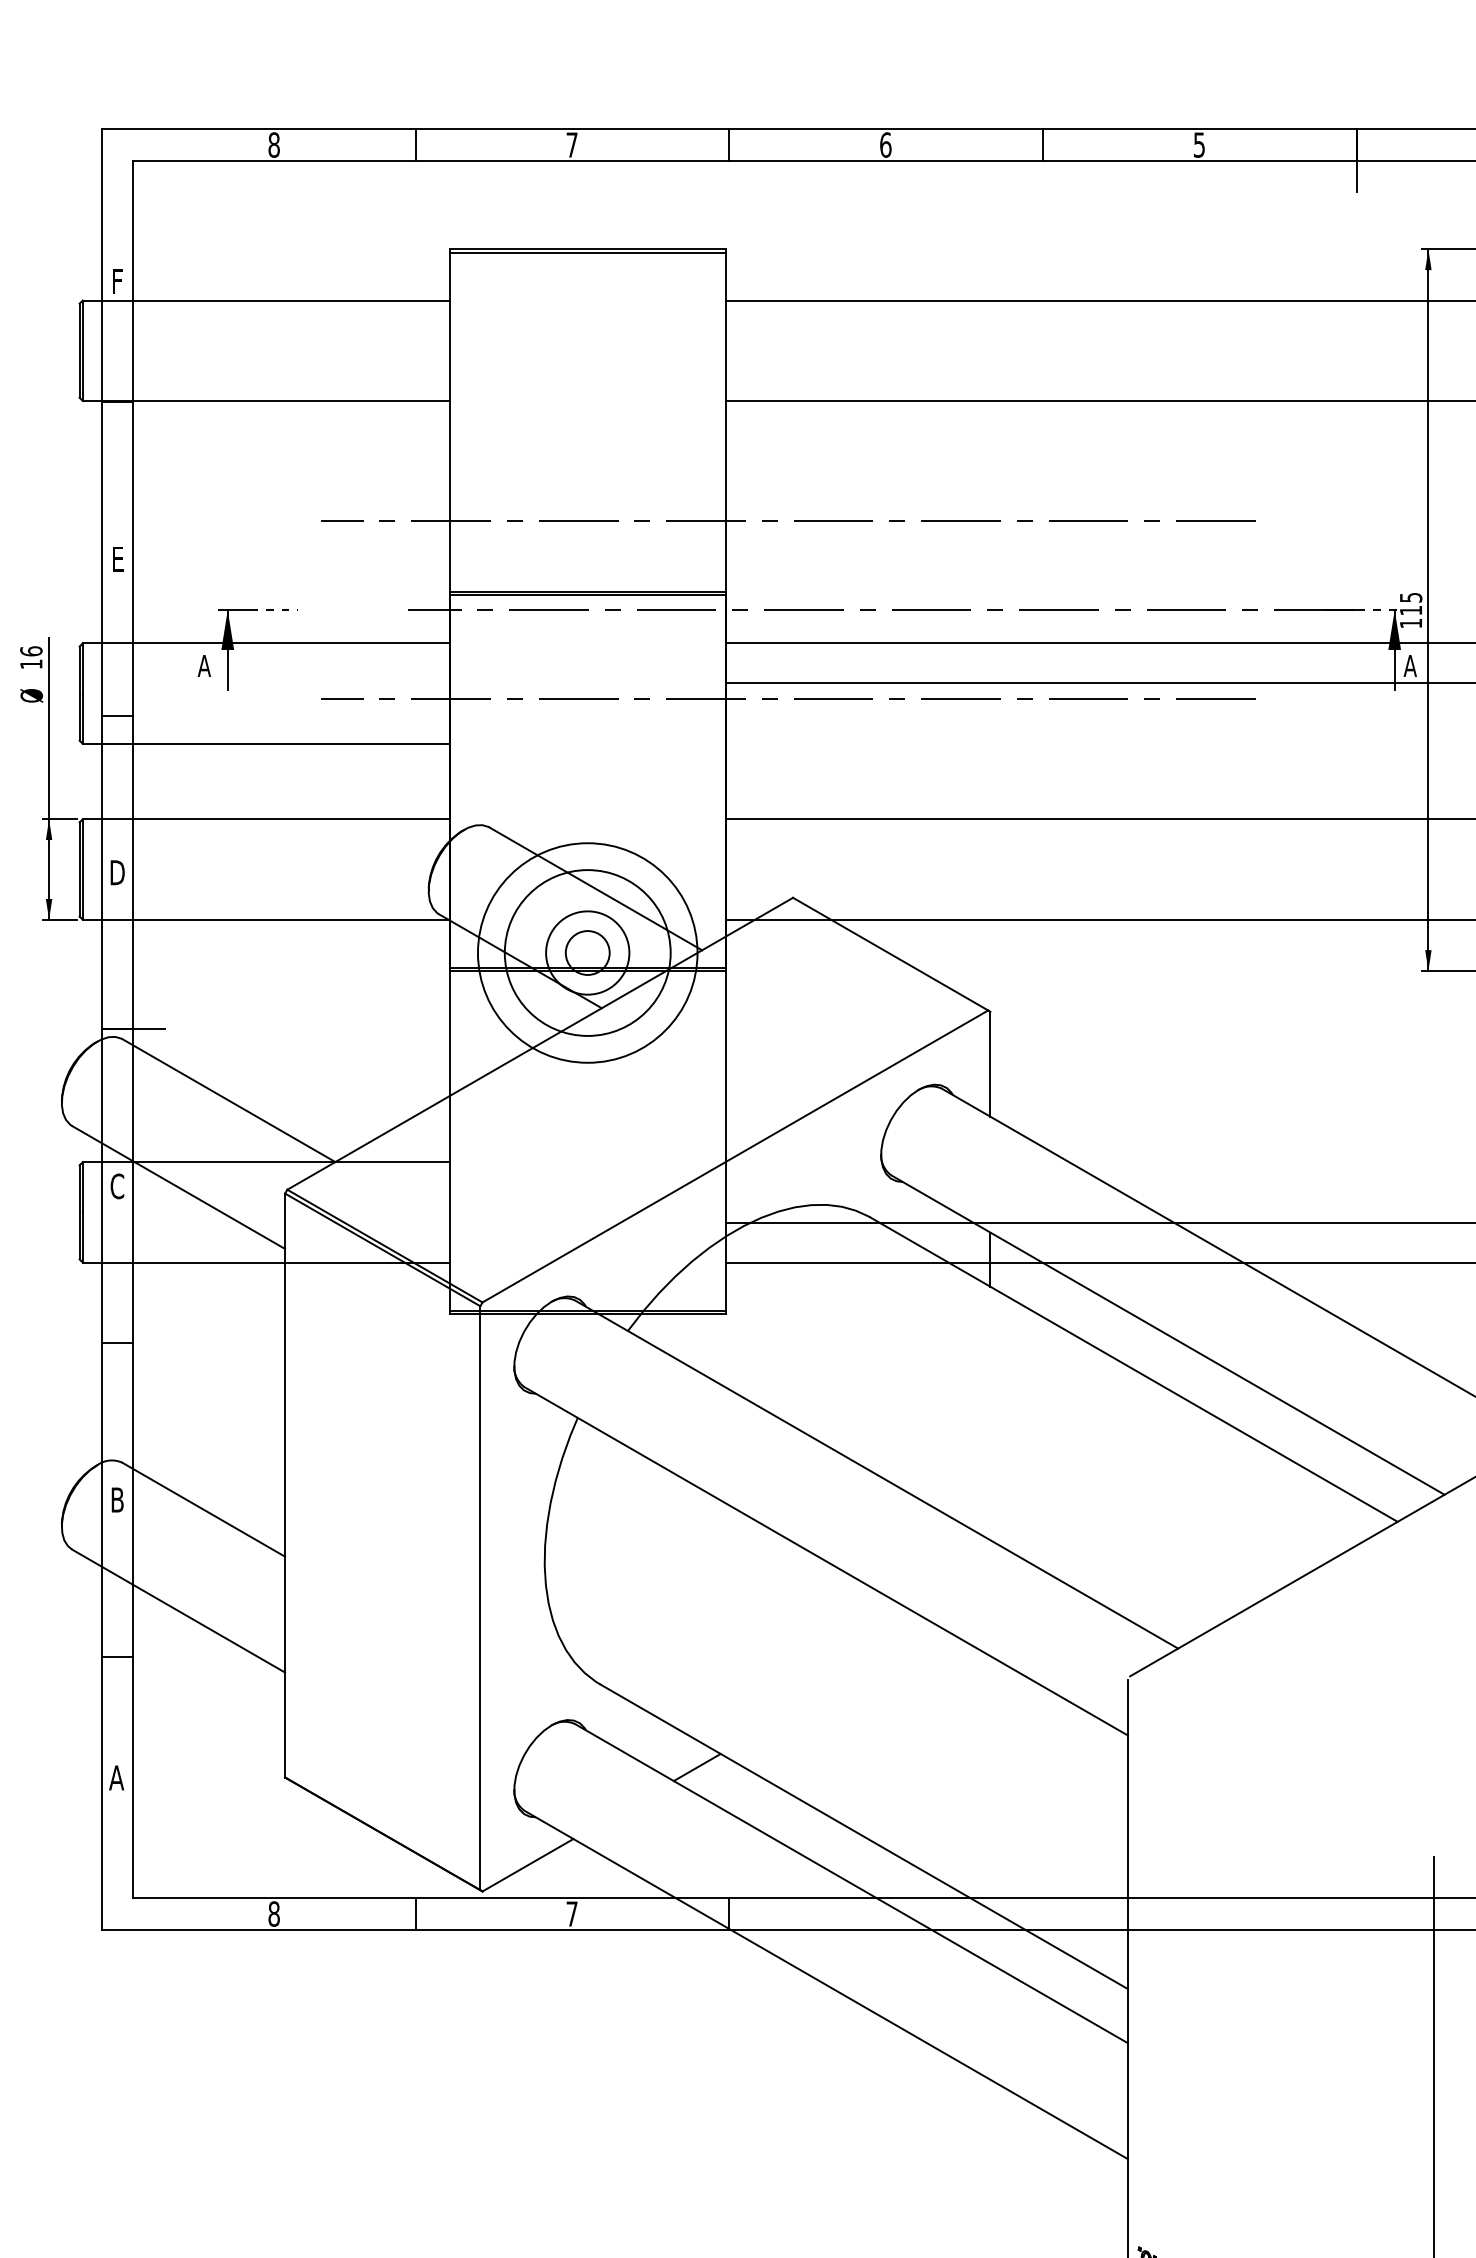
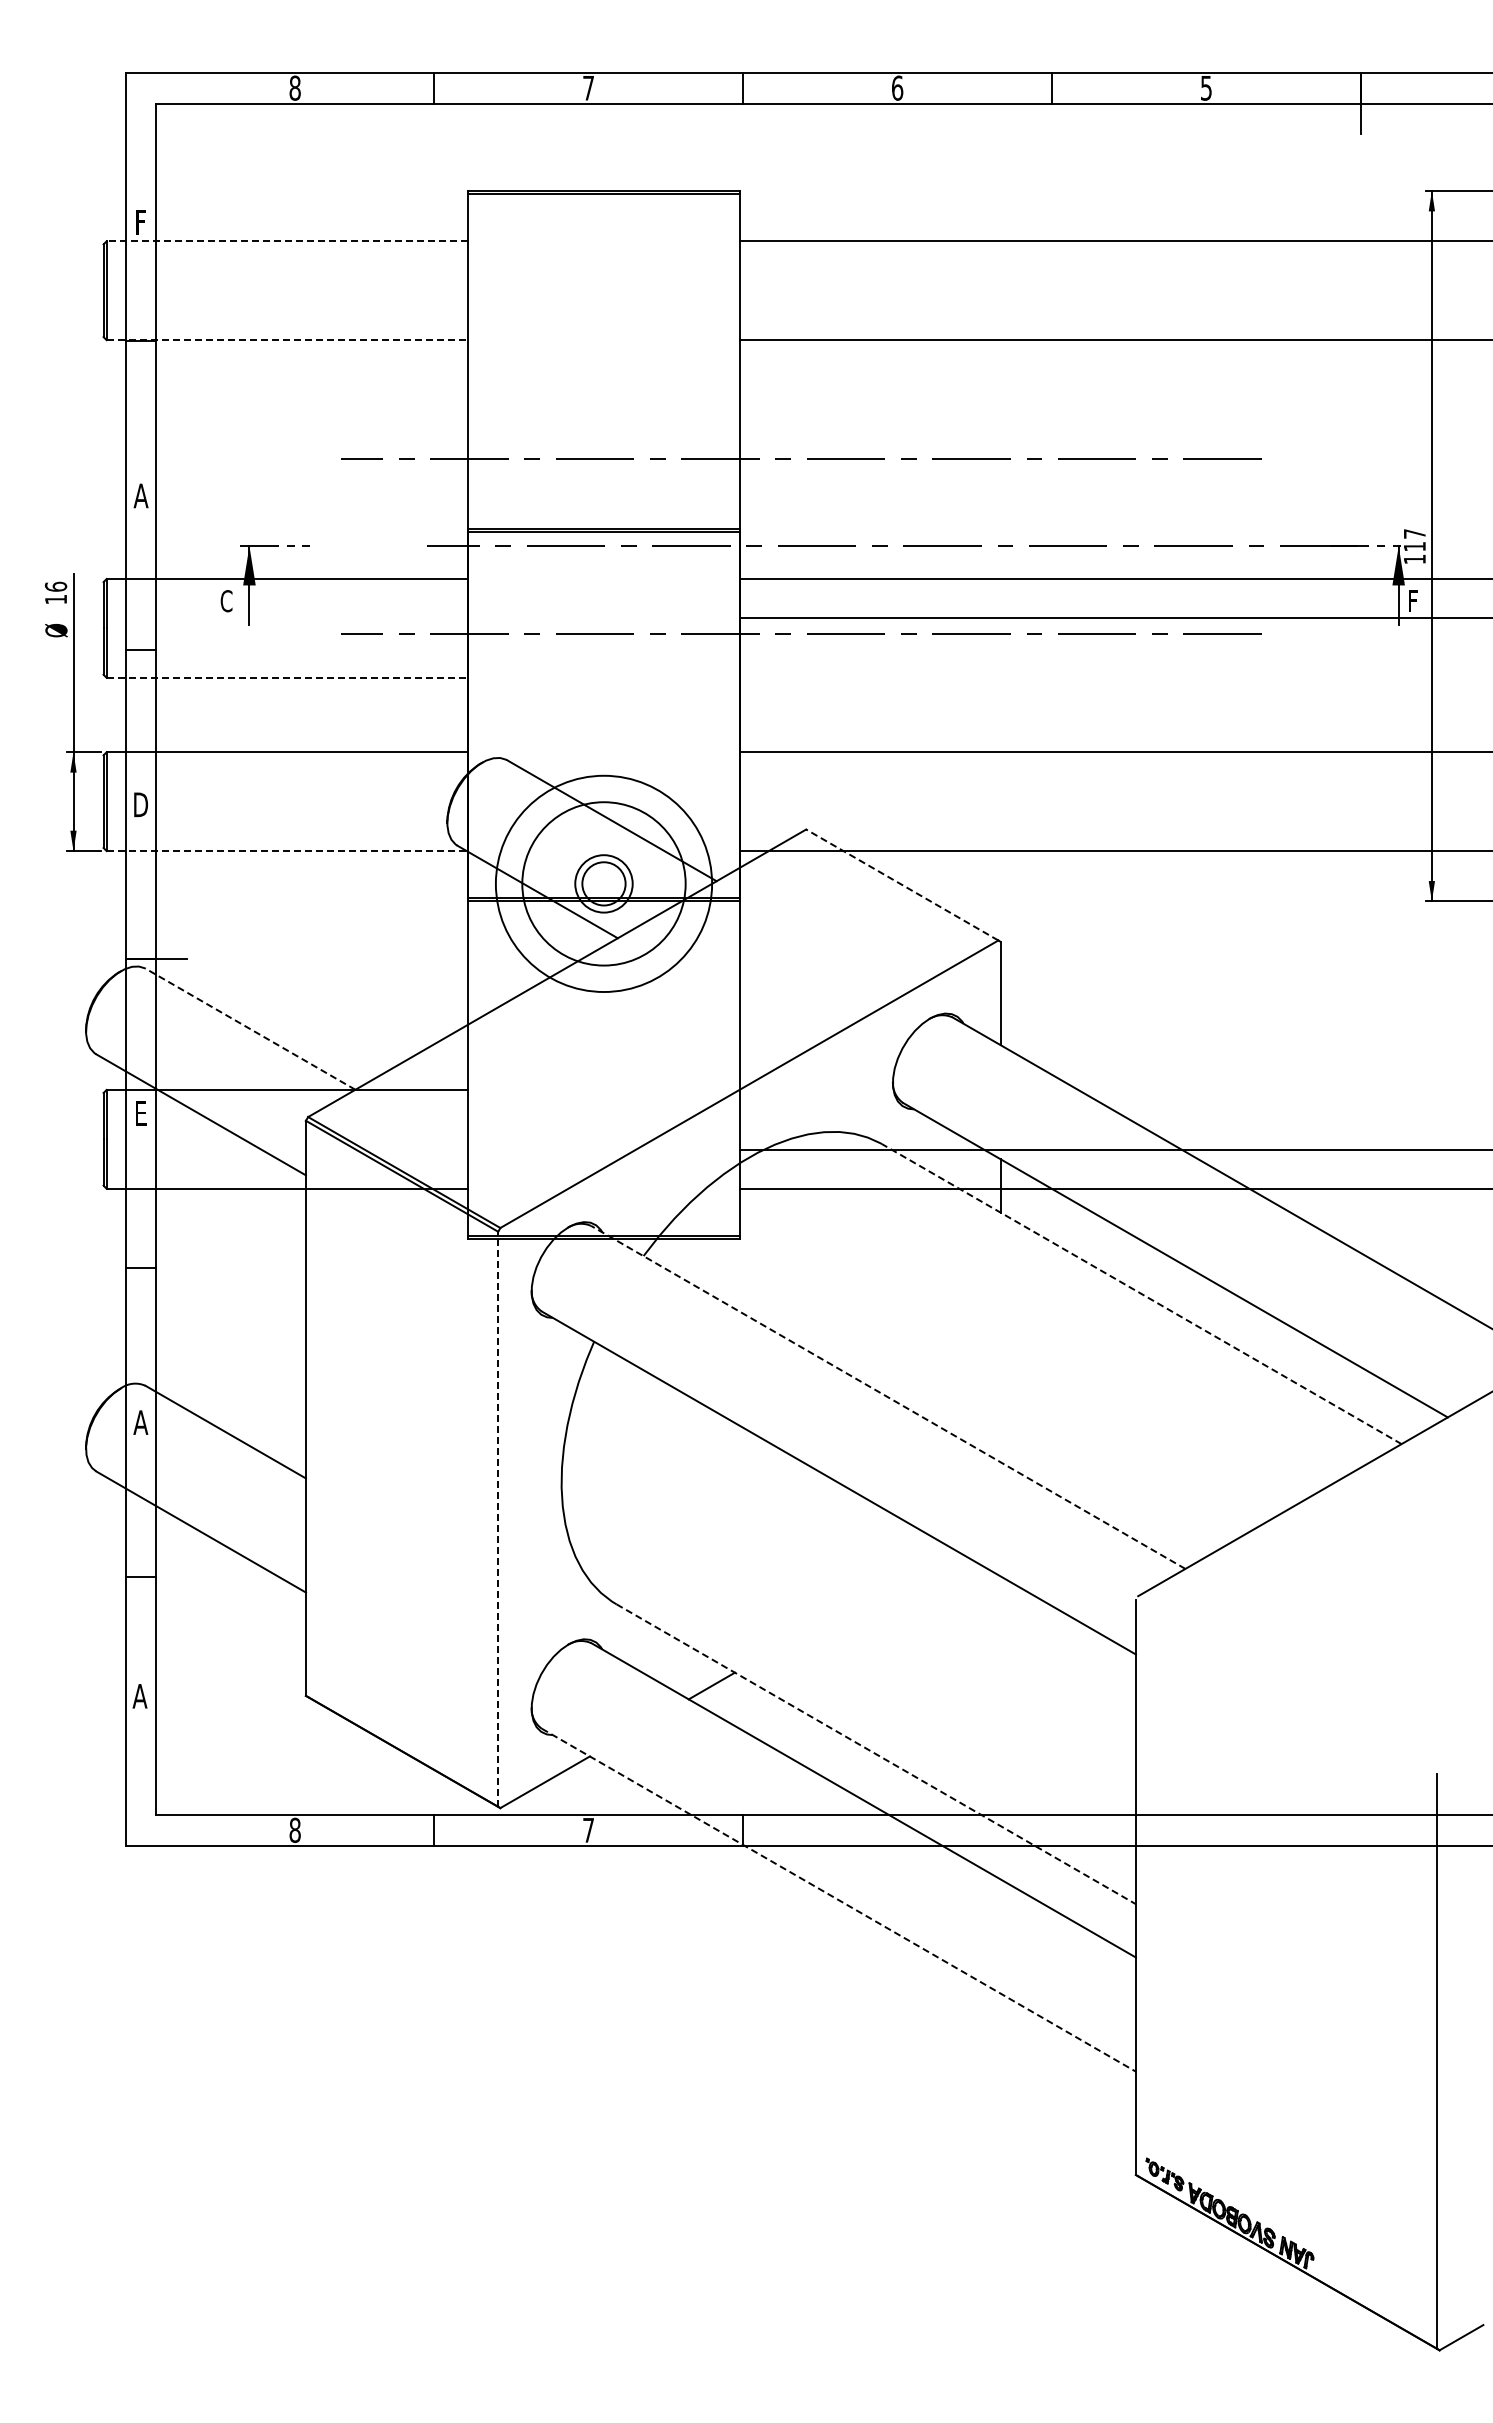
line: (266, 300) -> (287, 241), solid -> dashed
line: (266, 401) -> (287, 340), solid -> dashed
text: (117, 558) -> (140, 495), E -> A
text: (1410, 597) -> (1414, 533), 115 -> 117
text: (1409, 665) -> (1413, 600), A -> F
text: (203, 666) -> (225, 601), A -> C
line: (266, 743) -> (287, 677), solid -> dashed
line: (266, 920) -> (287, 851), solid -> dashed
circle: (587, 952) -> (603, 883), size x0.7
line: (890, 954) -> (902, 885), solid -> dashed
line: (228, 1099) -> (250, 1028), solid -> dashed
text: (117, 1186) -> (140, 1113), C -> E
line: (1133, 1369) -> (1141, 1294), solid -> dashed
line: (876, 1474) -> (888, 1397), solid -> dashed
text: (117, 1499) -> (140, 1422), B -> A
line: (480, 1598) -> (498, 1519), solid -> dashed
line: (864, 1837) -> (876, 1754), solid -> dashed
line: (826, 1985) -> (839, 1900), solid -> dashed

